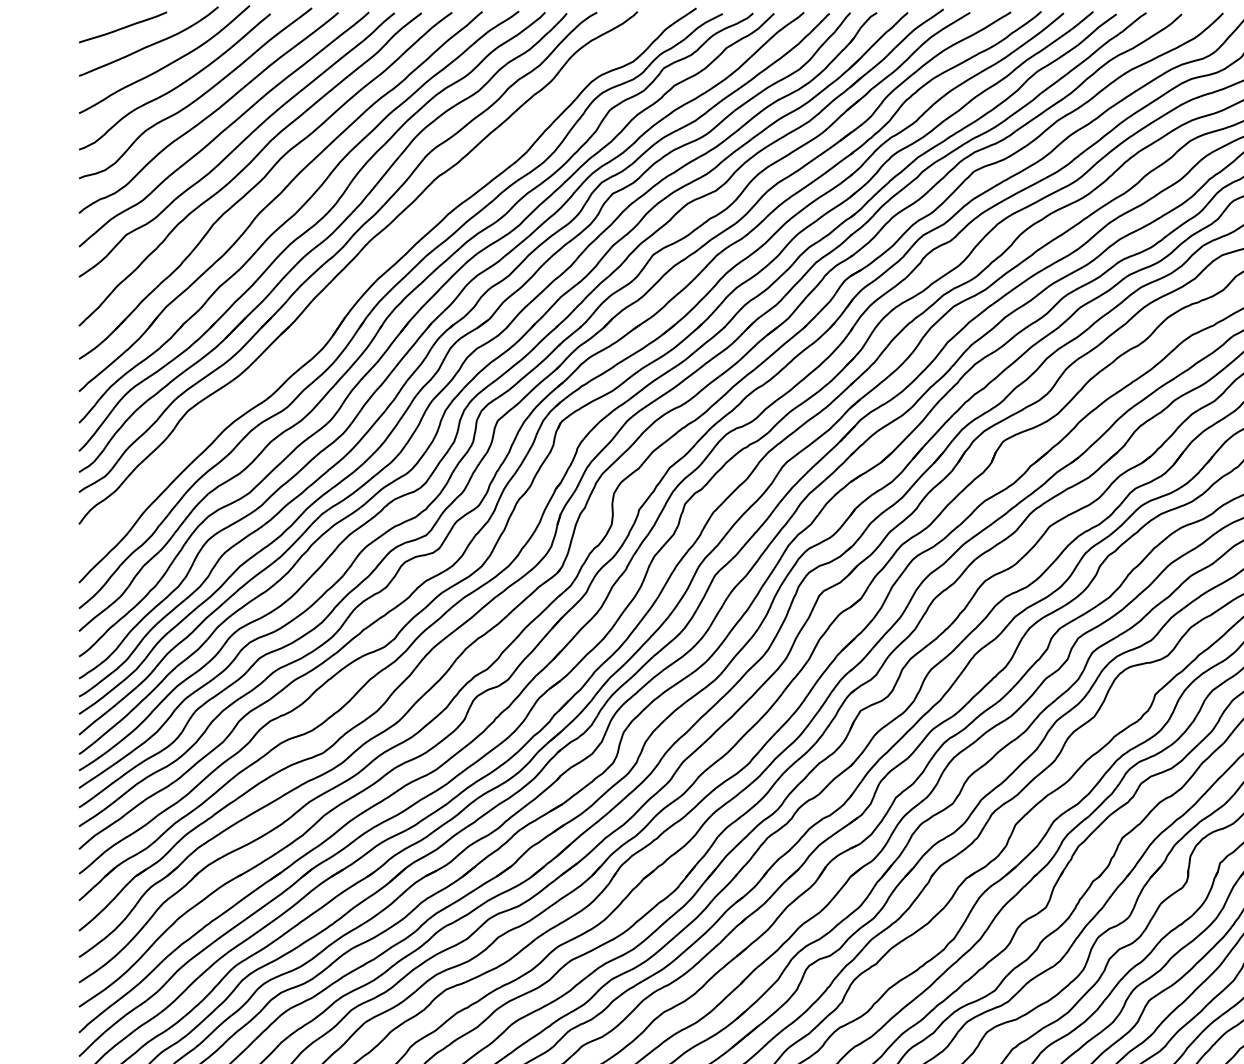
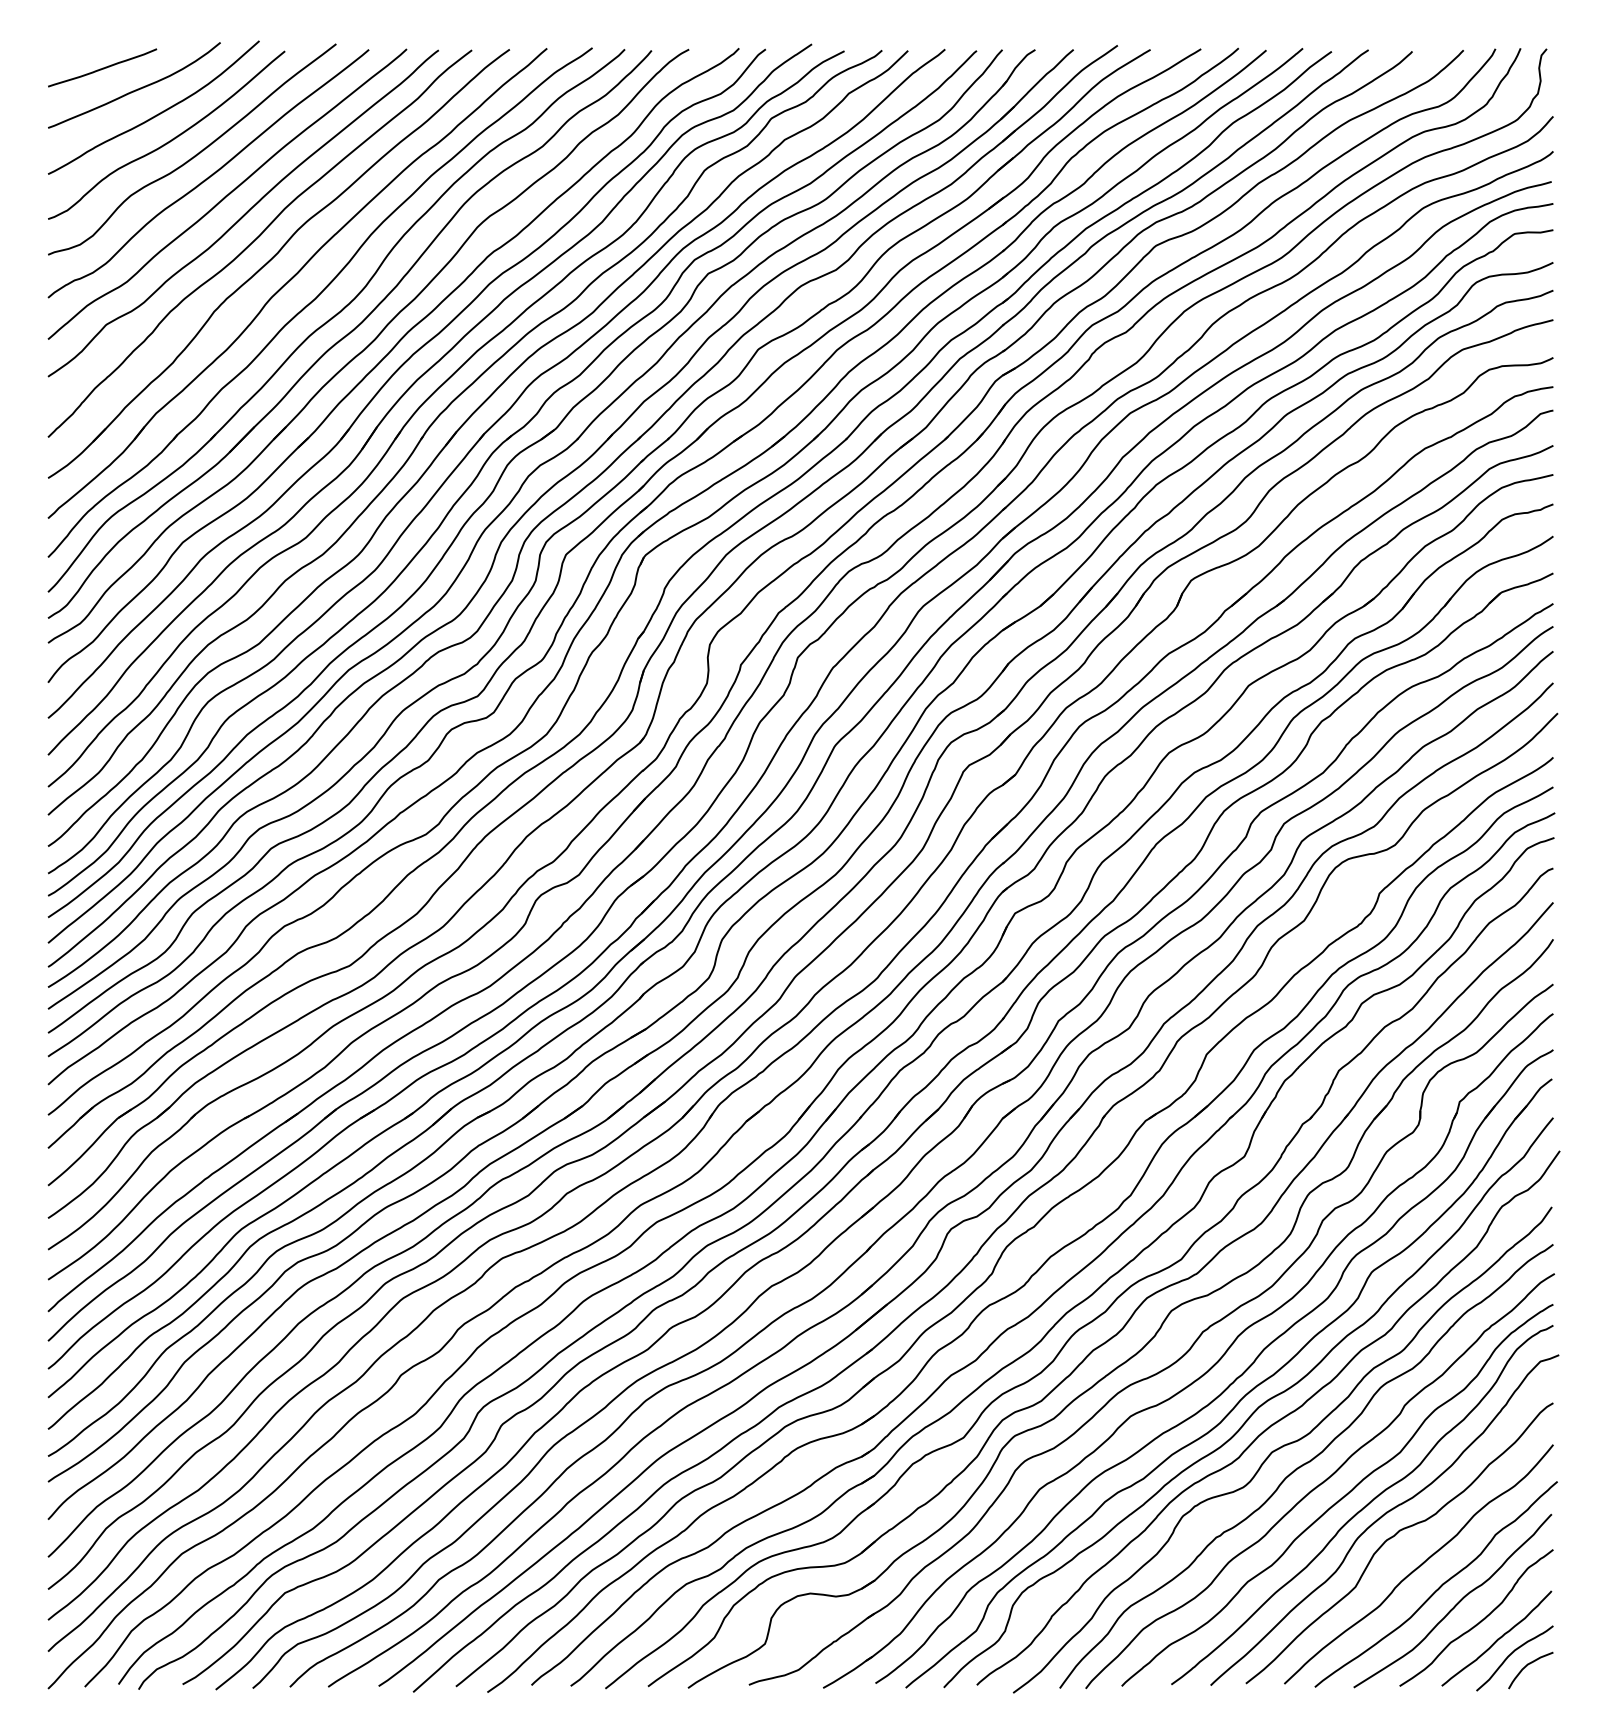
part: (360, 273) -> (396, 372), added

